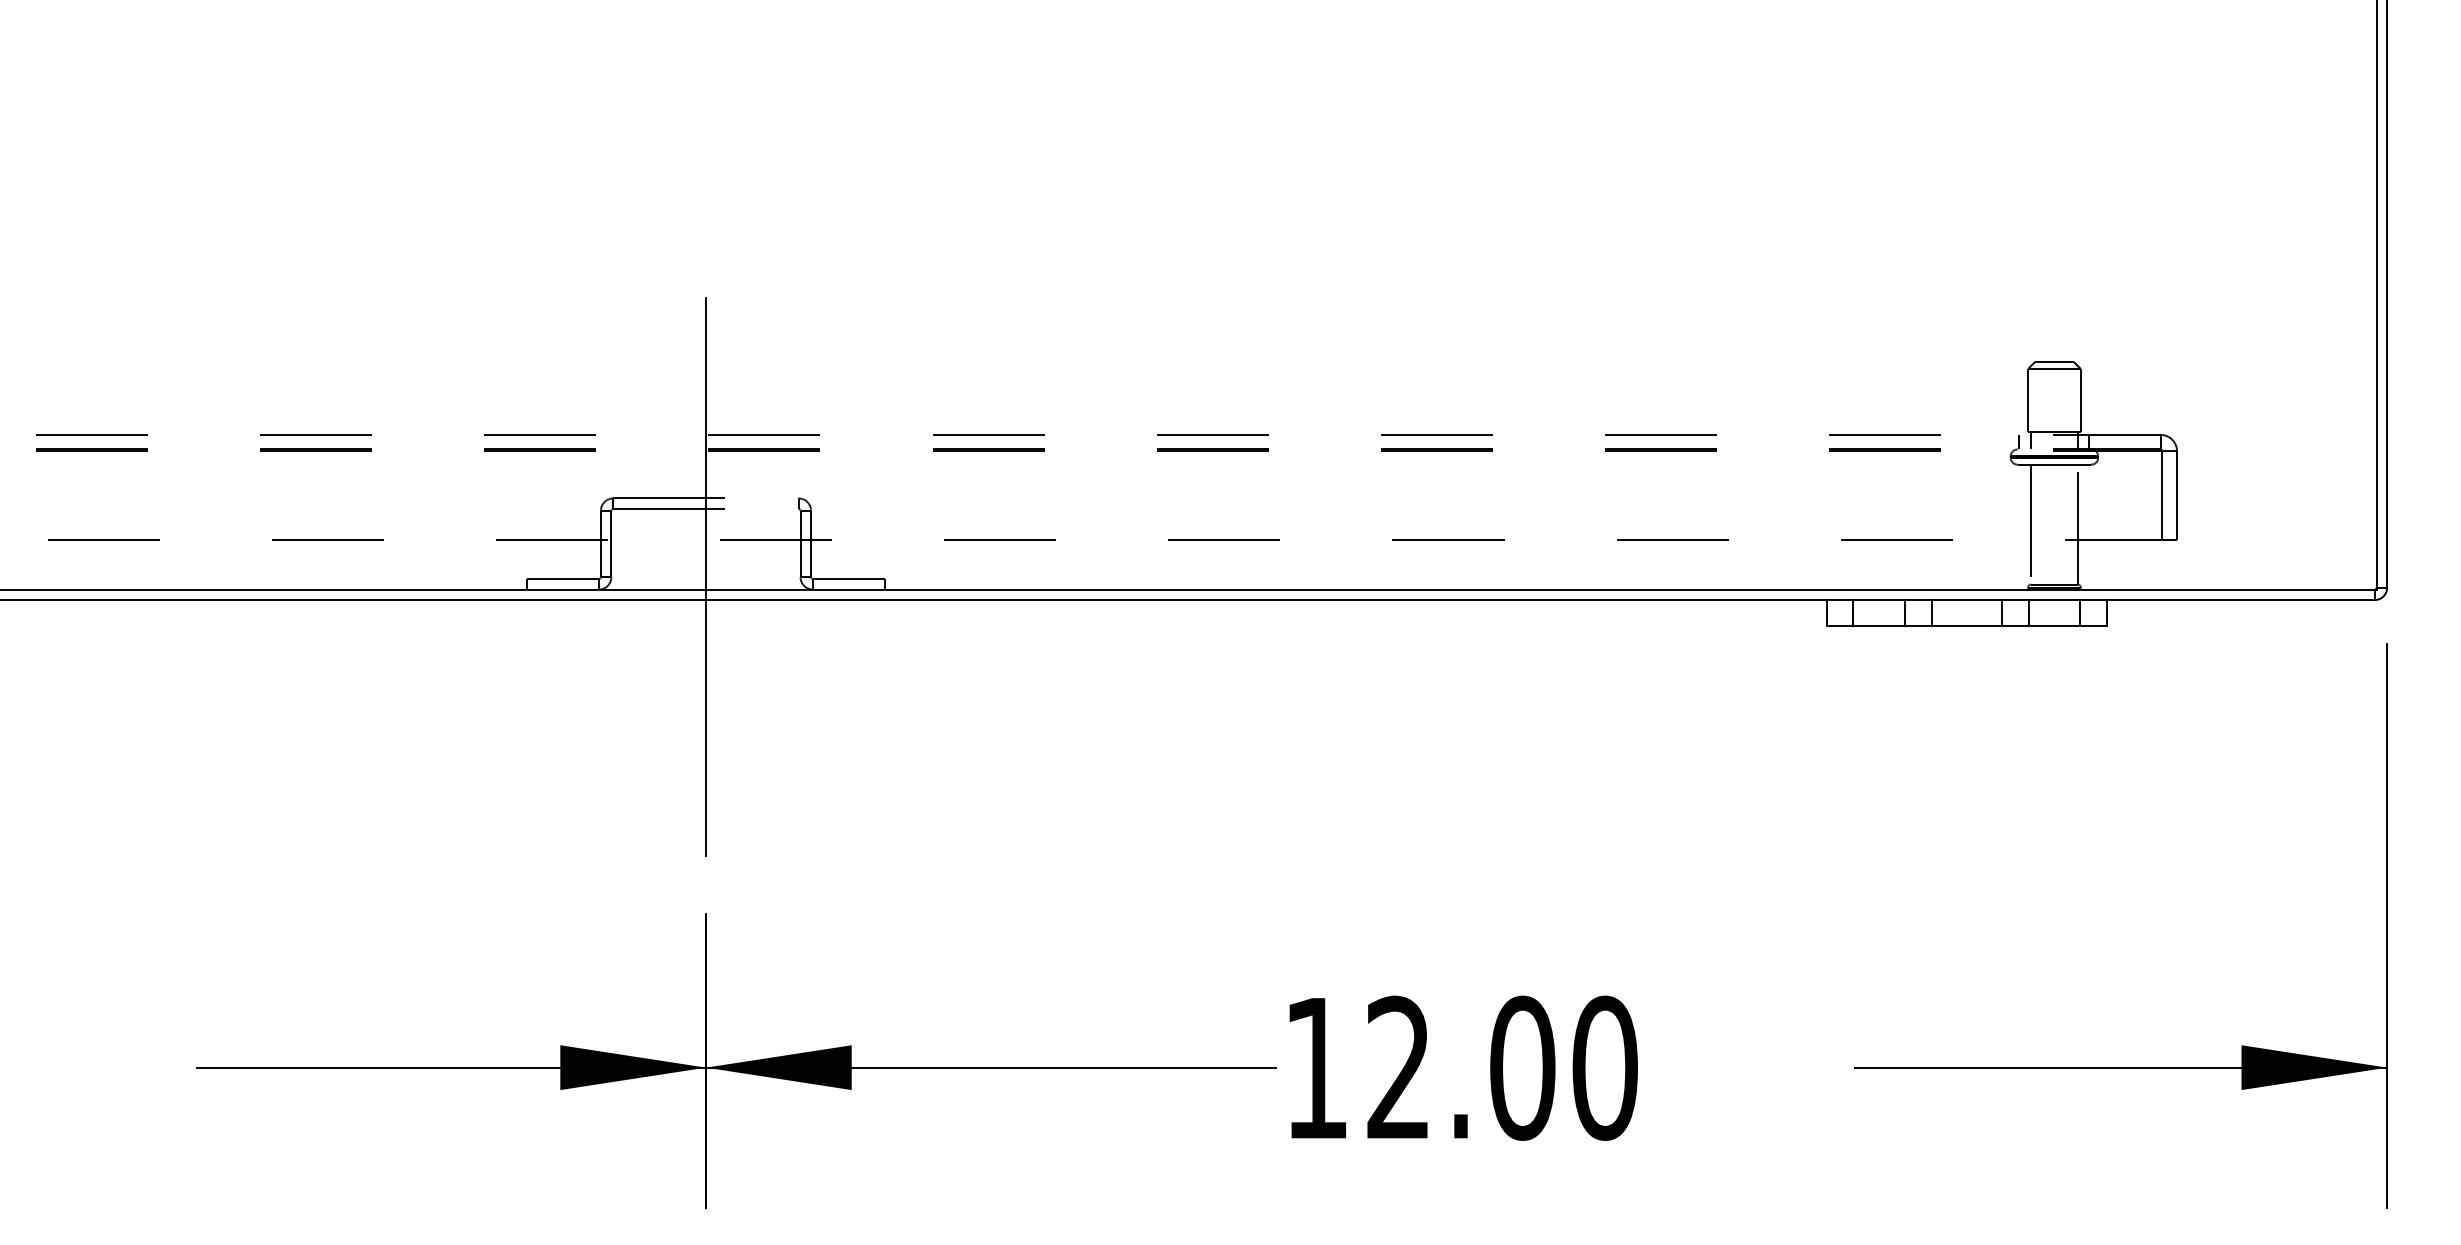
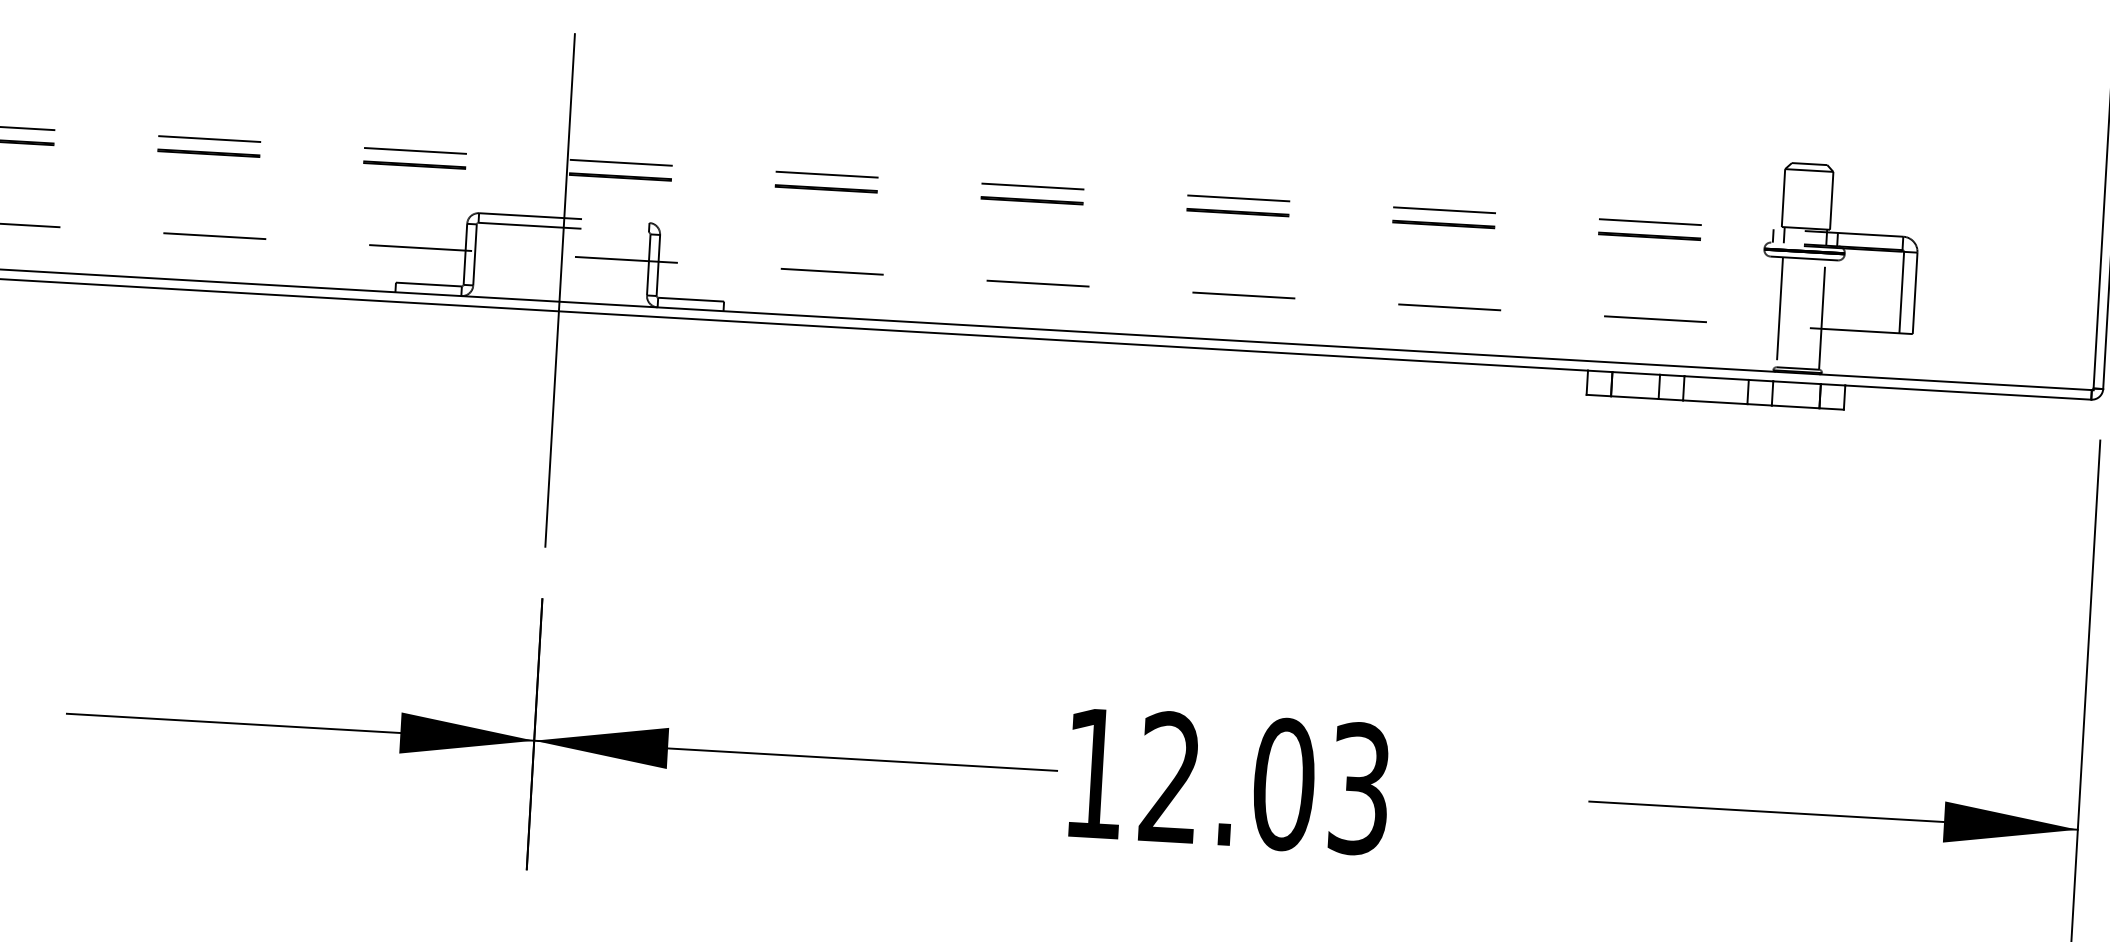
text: (1604, 1067) -> (1359, 788), 12.00 -> 12.03

